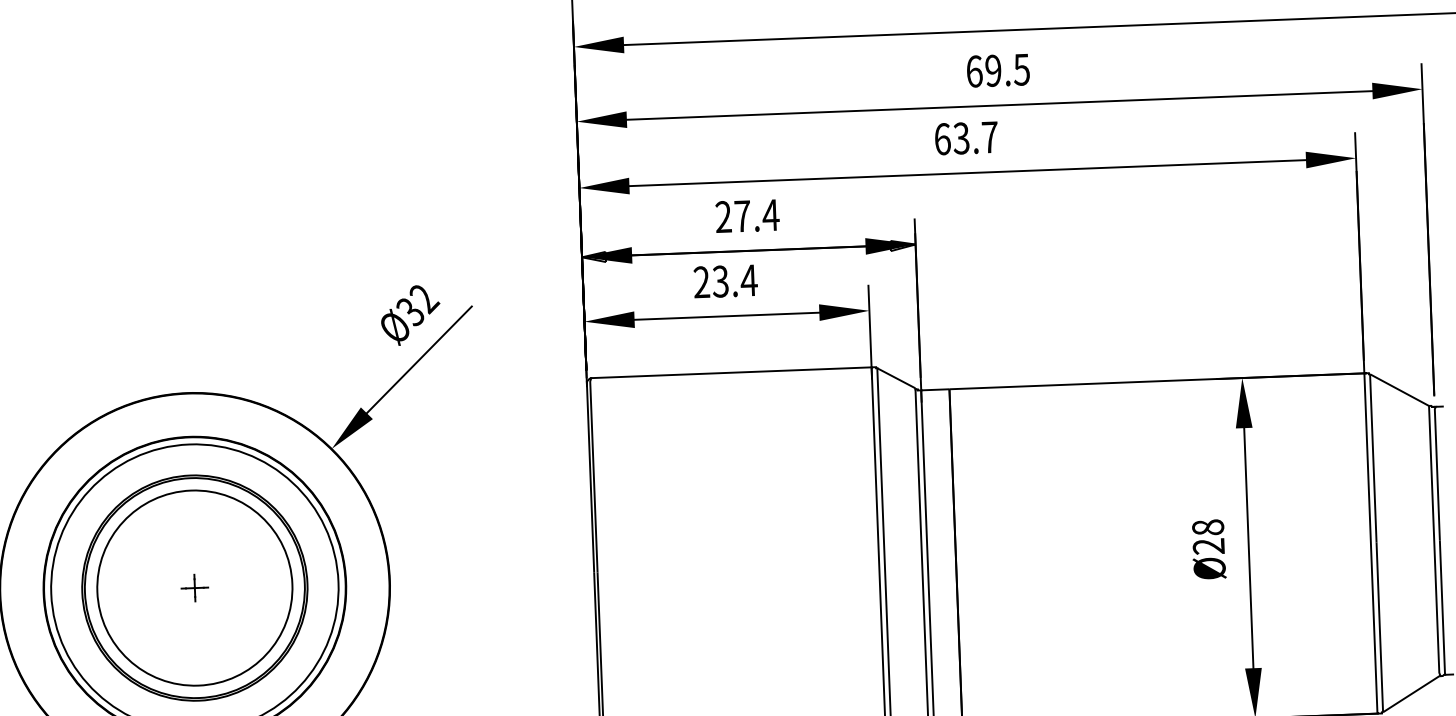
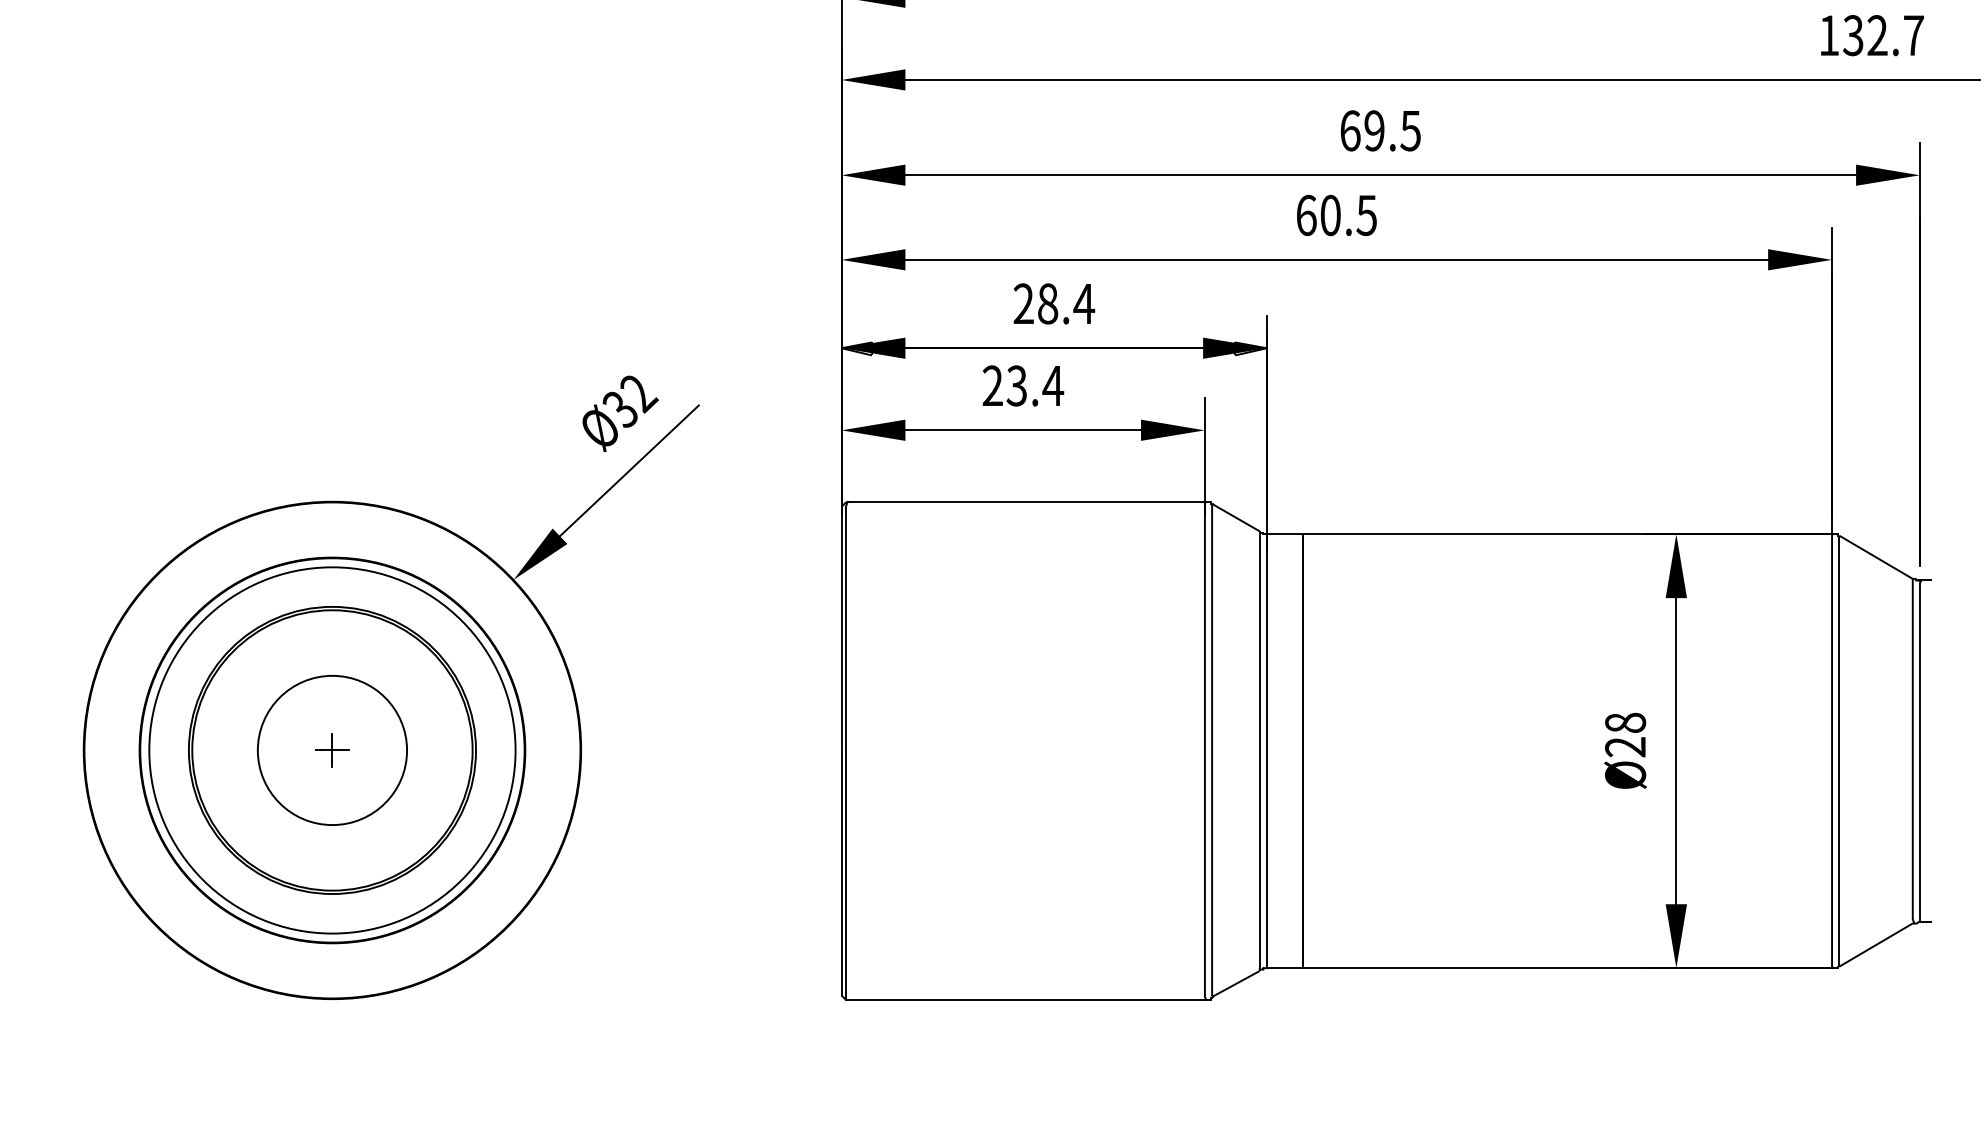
text: (975, 137) -> (1348, 215), 63.7 -> 60.5
text: (742, 216) -> (1048, 303), 27.4 -> 28.4
circle: (194, 588) -> (332, 750), size x0.6

